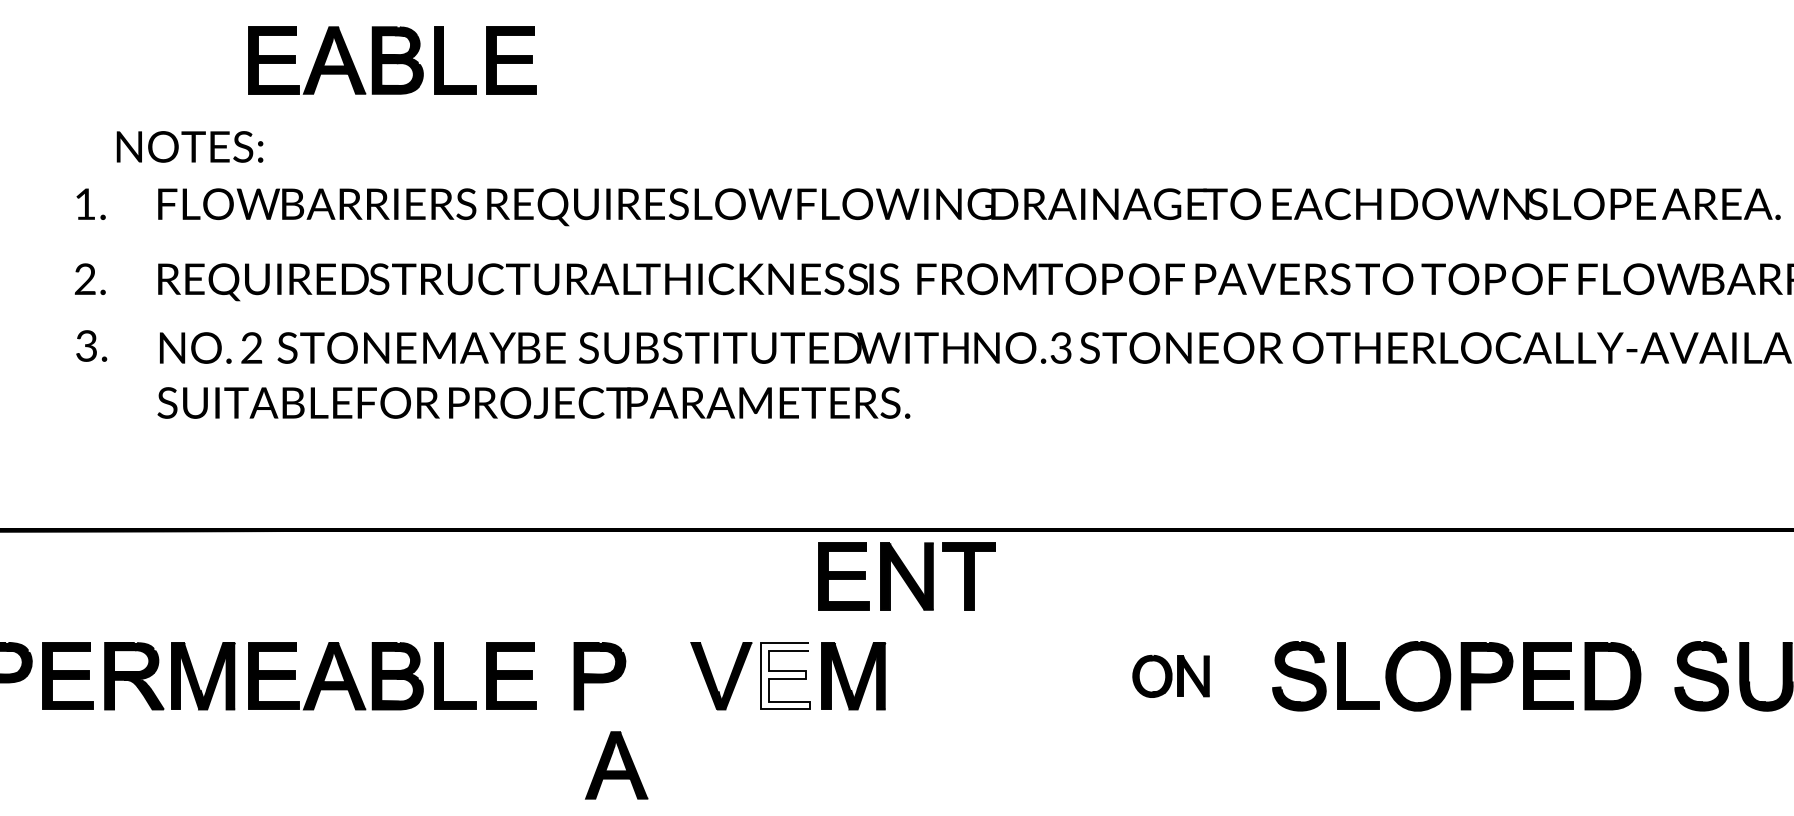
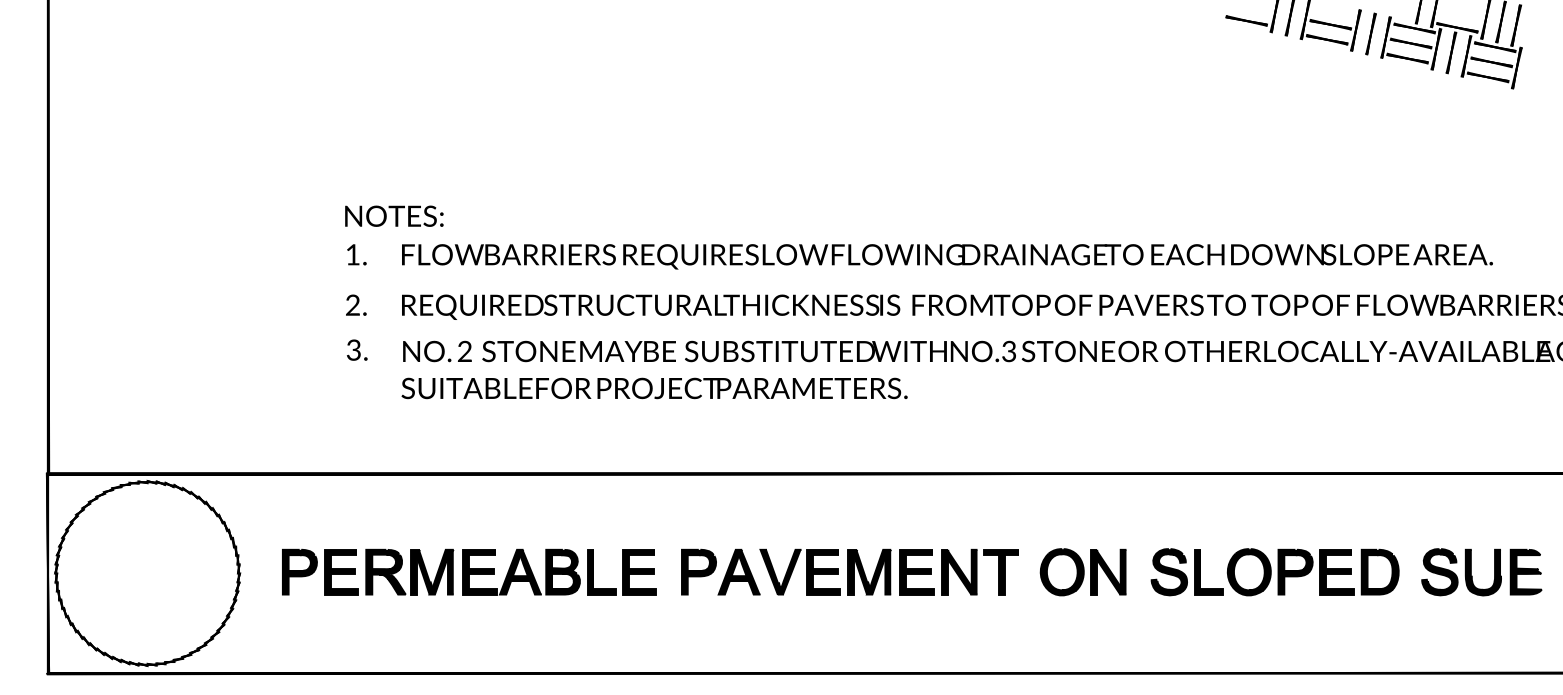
part: (392, 59) -> (559, 157), removed
text: (190, 145) -> (394, 215), moved
part: (905, 575) -> (958, 571), moved
fill: (785, 675) -> (823, 571), added
part: (1170, 676) -> (1082, 572), size x1.67
part: (615, 764) -> (738, 571), moved

